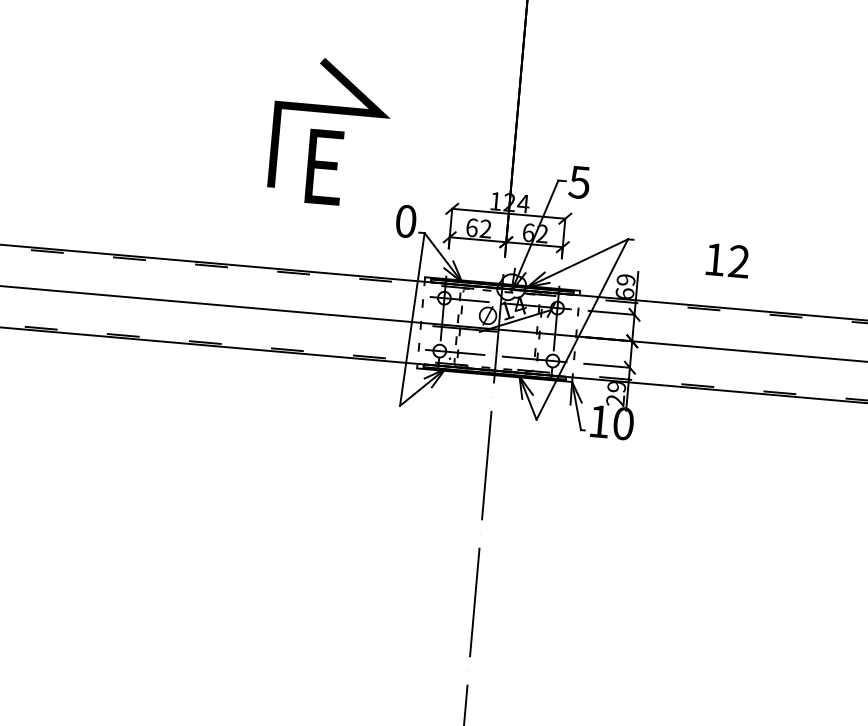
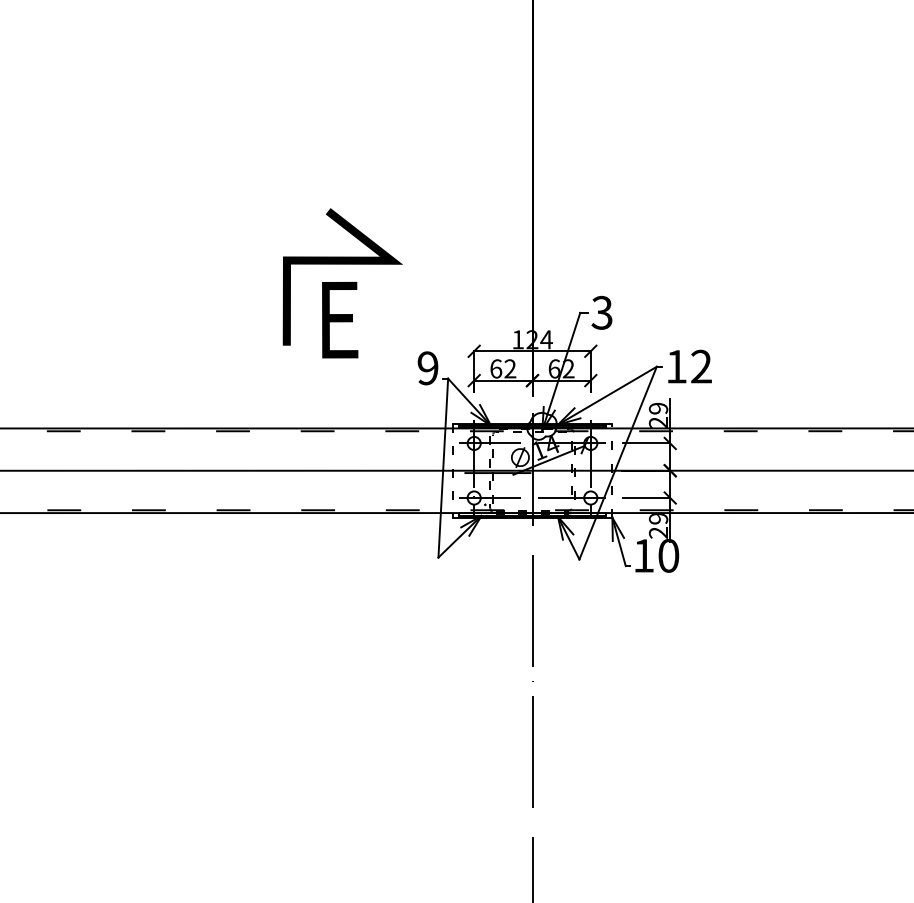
text: (579, 181) -> (601, 311), 5 -> 3
text: (405, 221) -> (427, 368), 0 -> 9
text: (727, 260) -> (689, 366), moved
text: (625, 292) -> (658, 421), 69 -> 29

